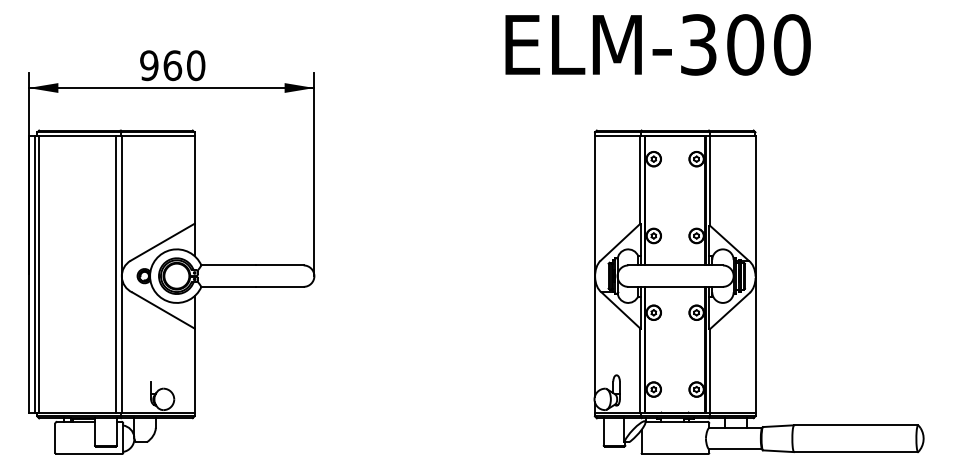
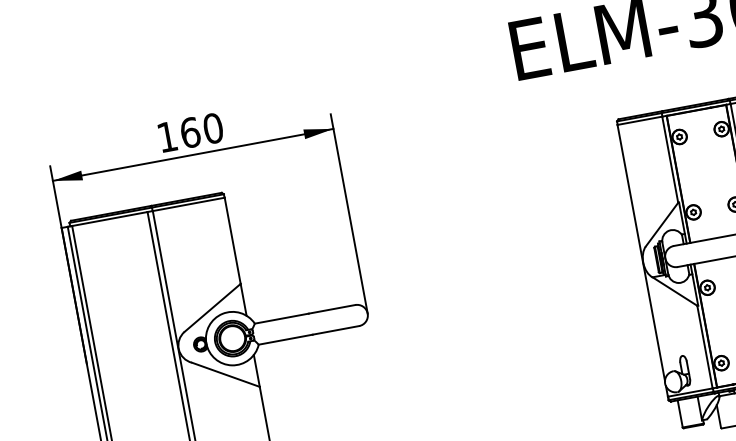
text: (149, 65) -> (167, 136), 960 -> 160

